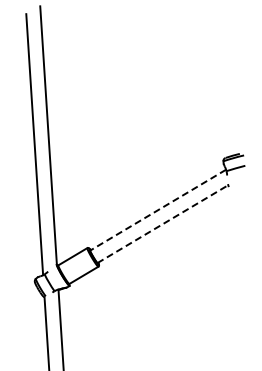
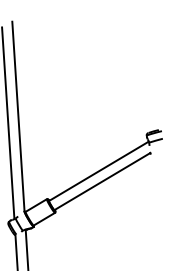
line: (157, 210) -> (98, 171), dashed -> solid
line: (163, 223) -> (102, 181), dashed -> solid

